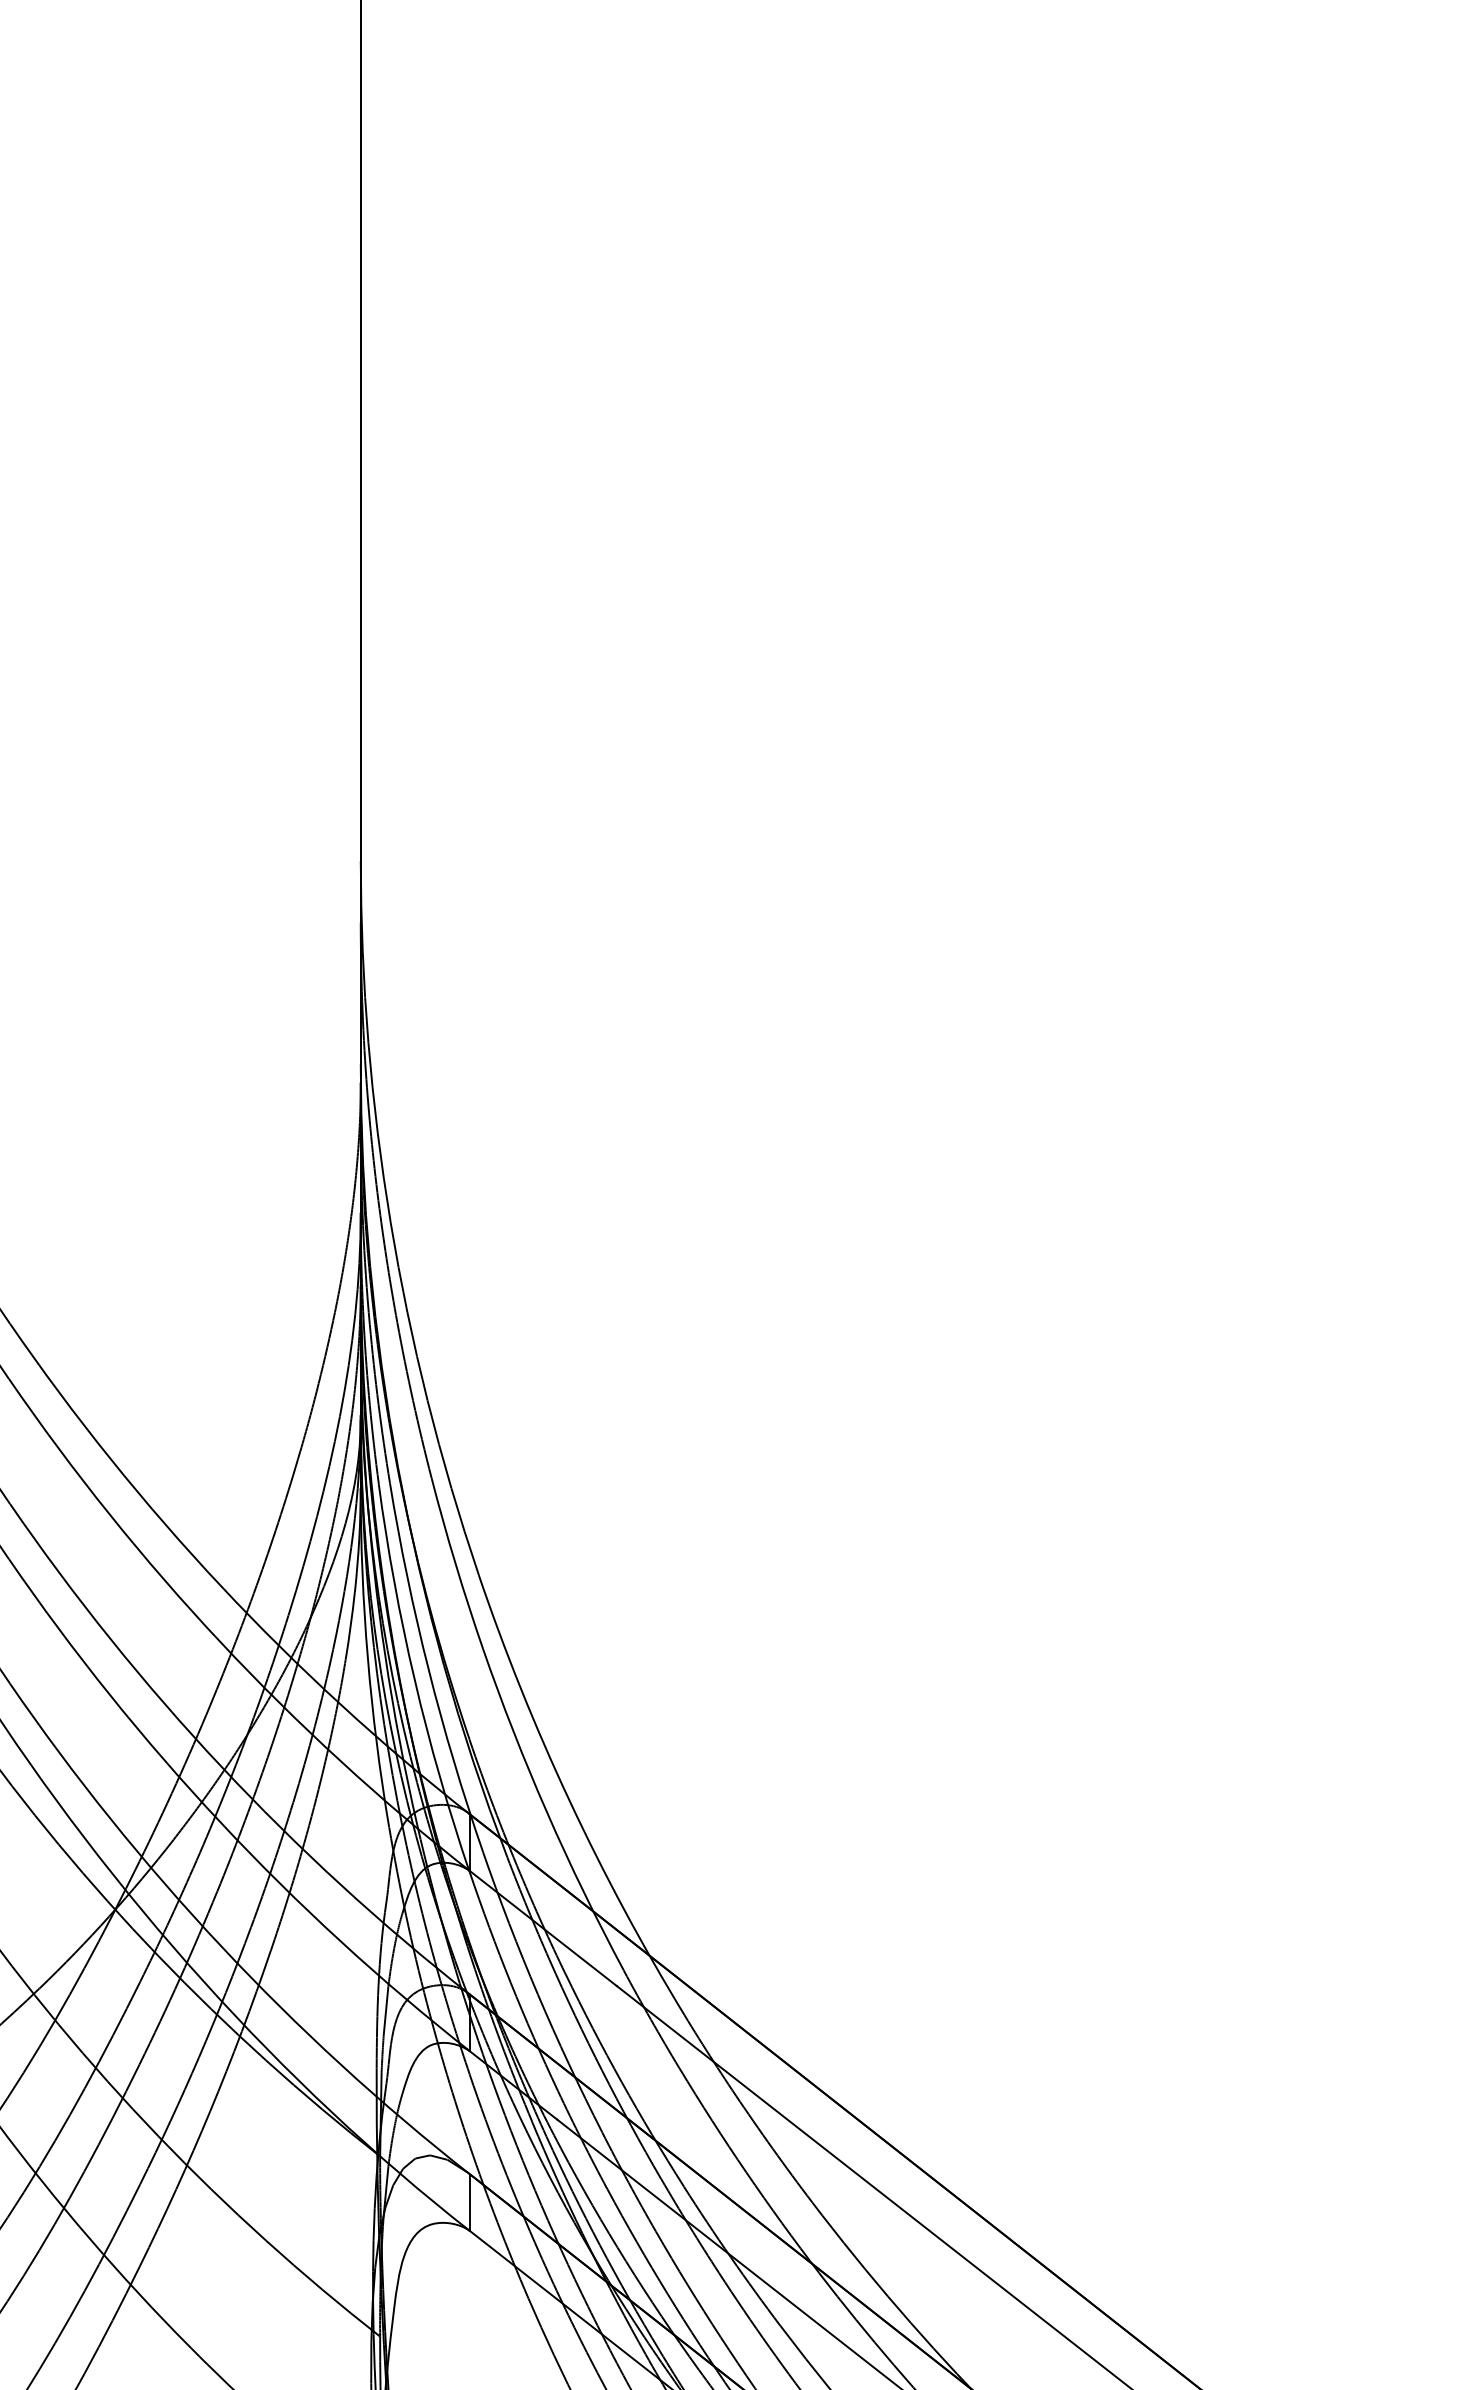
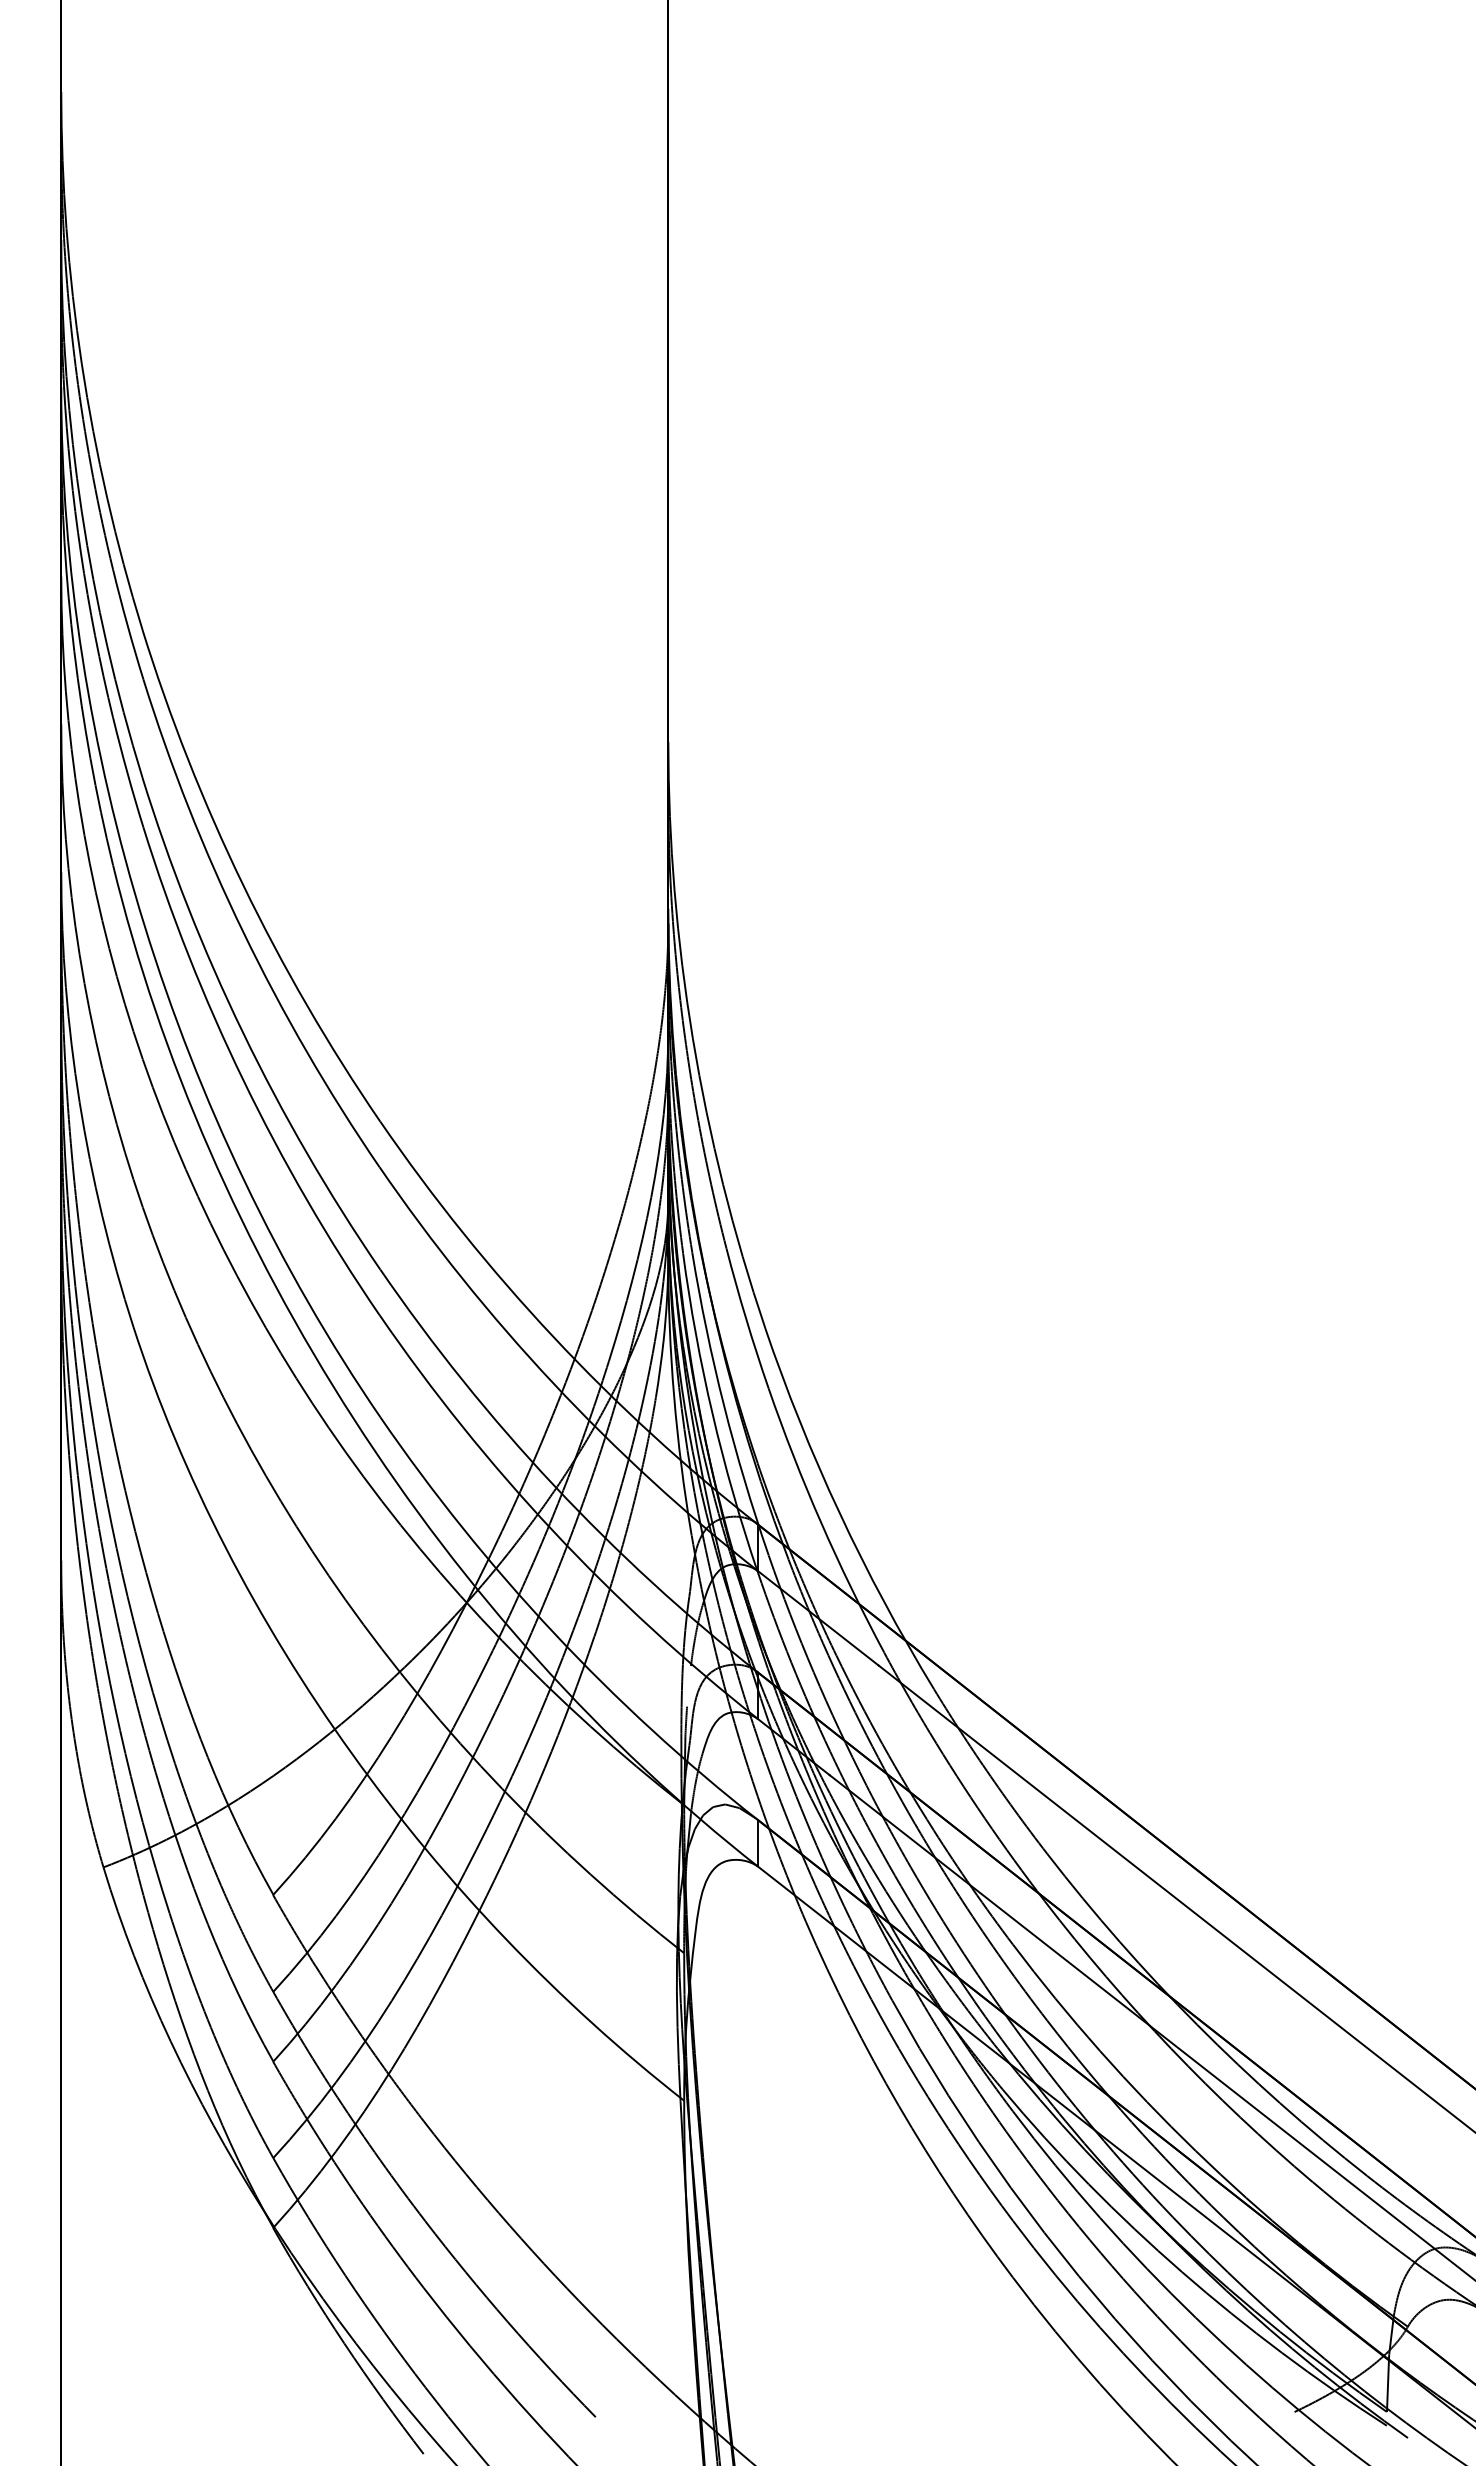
line: (385, 2011) -> (688, 1686), removed

